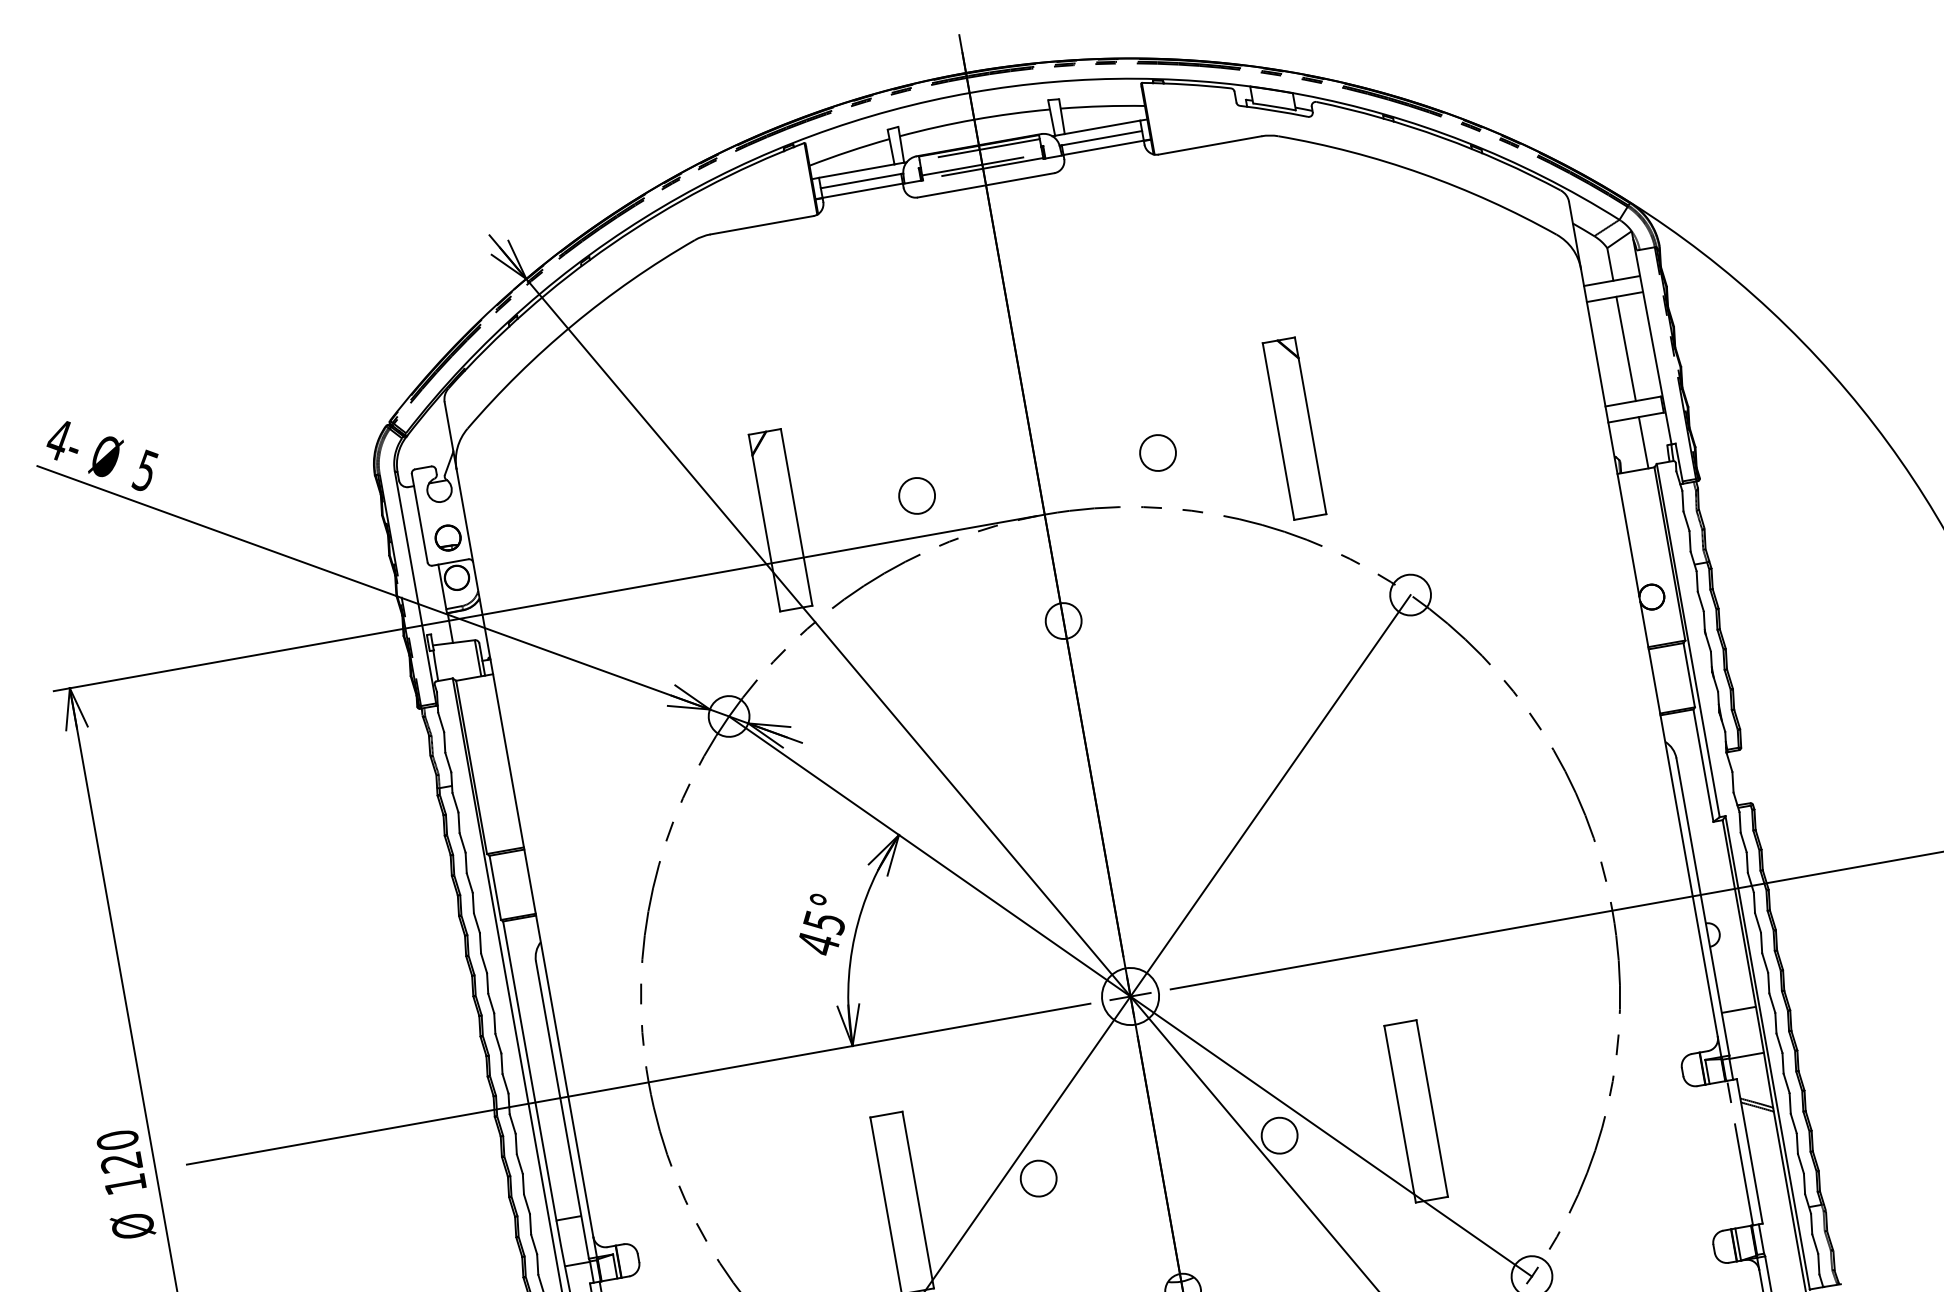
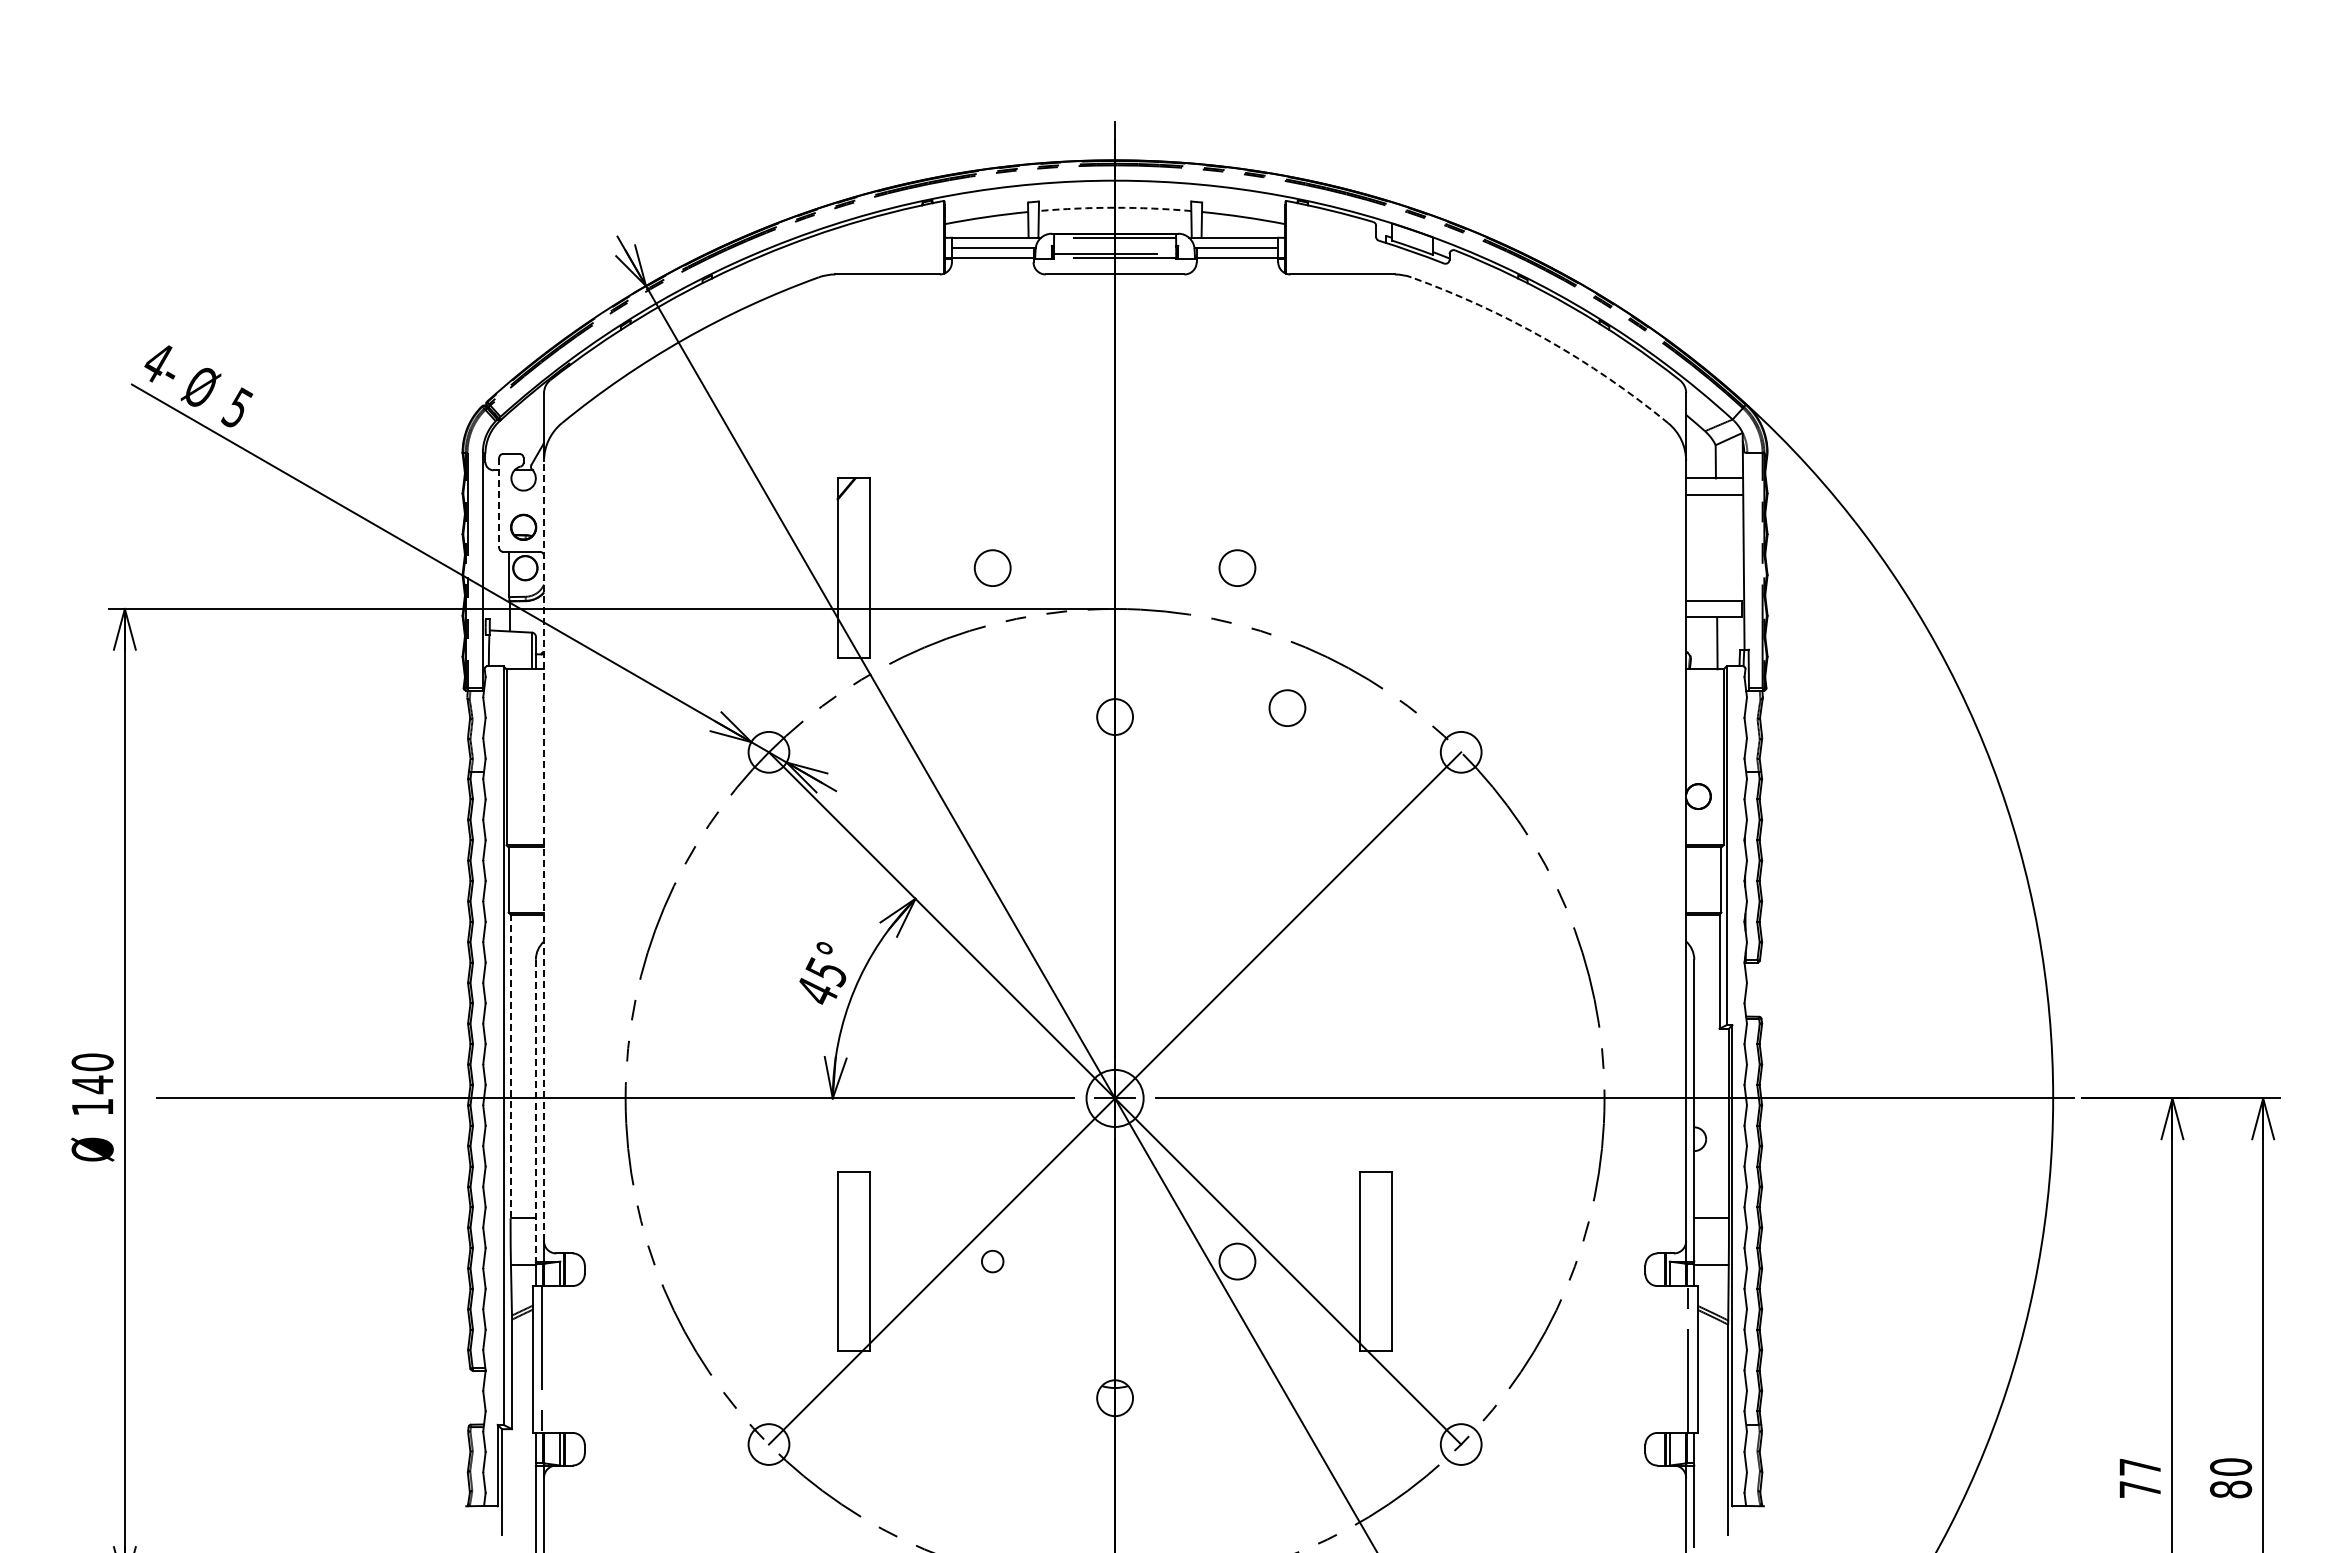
arc: (974, 119) -> (1115, 207), solid -> dashed
arc: (1422, 173) -> (1546, 339), solid -> dashed
line: (1626, 348) -> (1716, 547), removed
part: (1294, 427) -> (1376, 567), removed
line: (420, 517) -> (499, 502), solid -> dashed
circle: (1231, 581) -> (1287, 707), added
line: (525, 852) -> (544, 850), solid -> dashed
line: (529, 1071) -> (510, 1066), solid -> dashed
line: (562, 1110) -> (535, 1110), solid -> dashed
text: (120, 1162) -> (91, 1084), 120 -> 140
circle: (1038, 1178) -> (992, 1261), size x0.6

